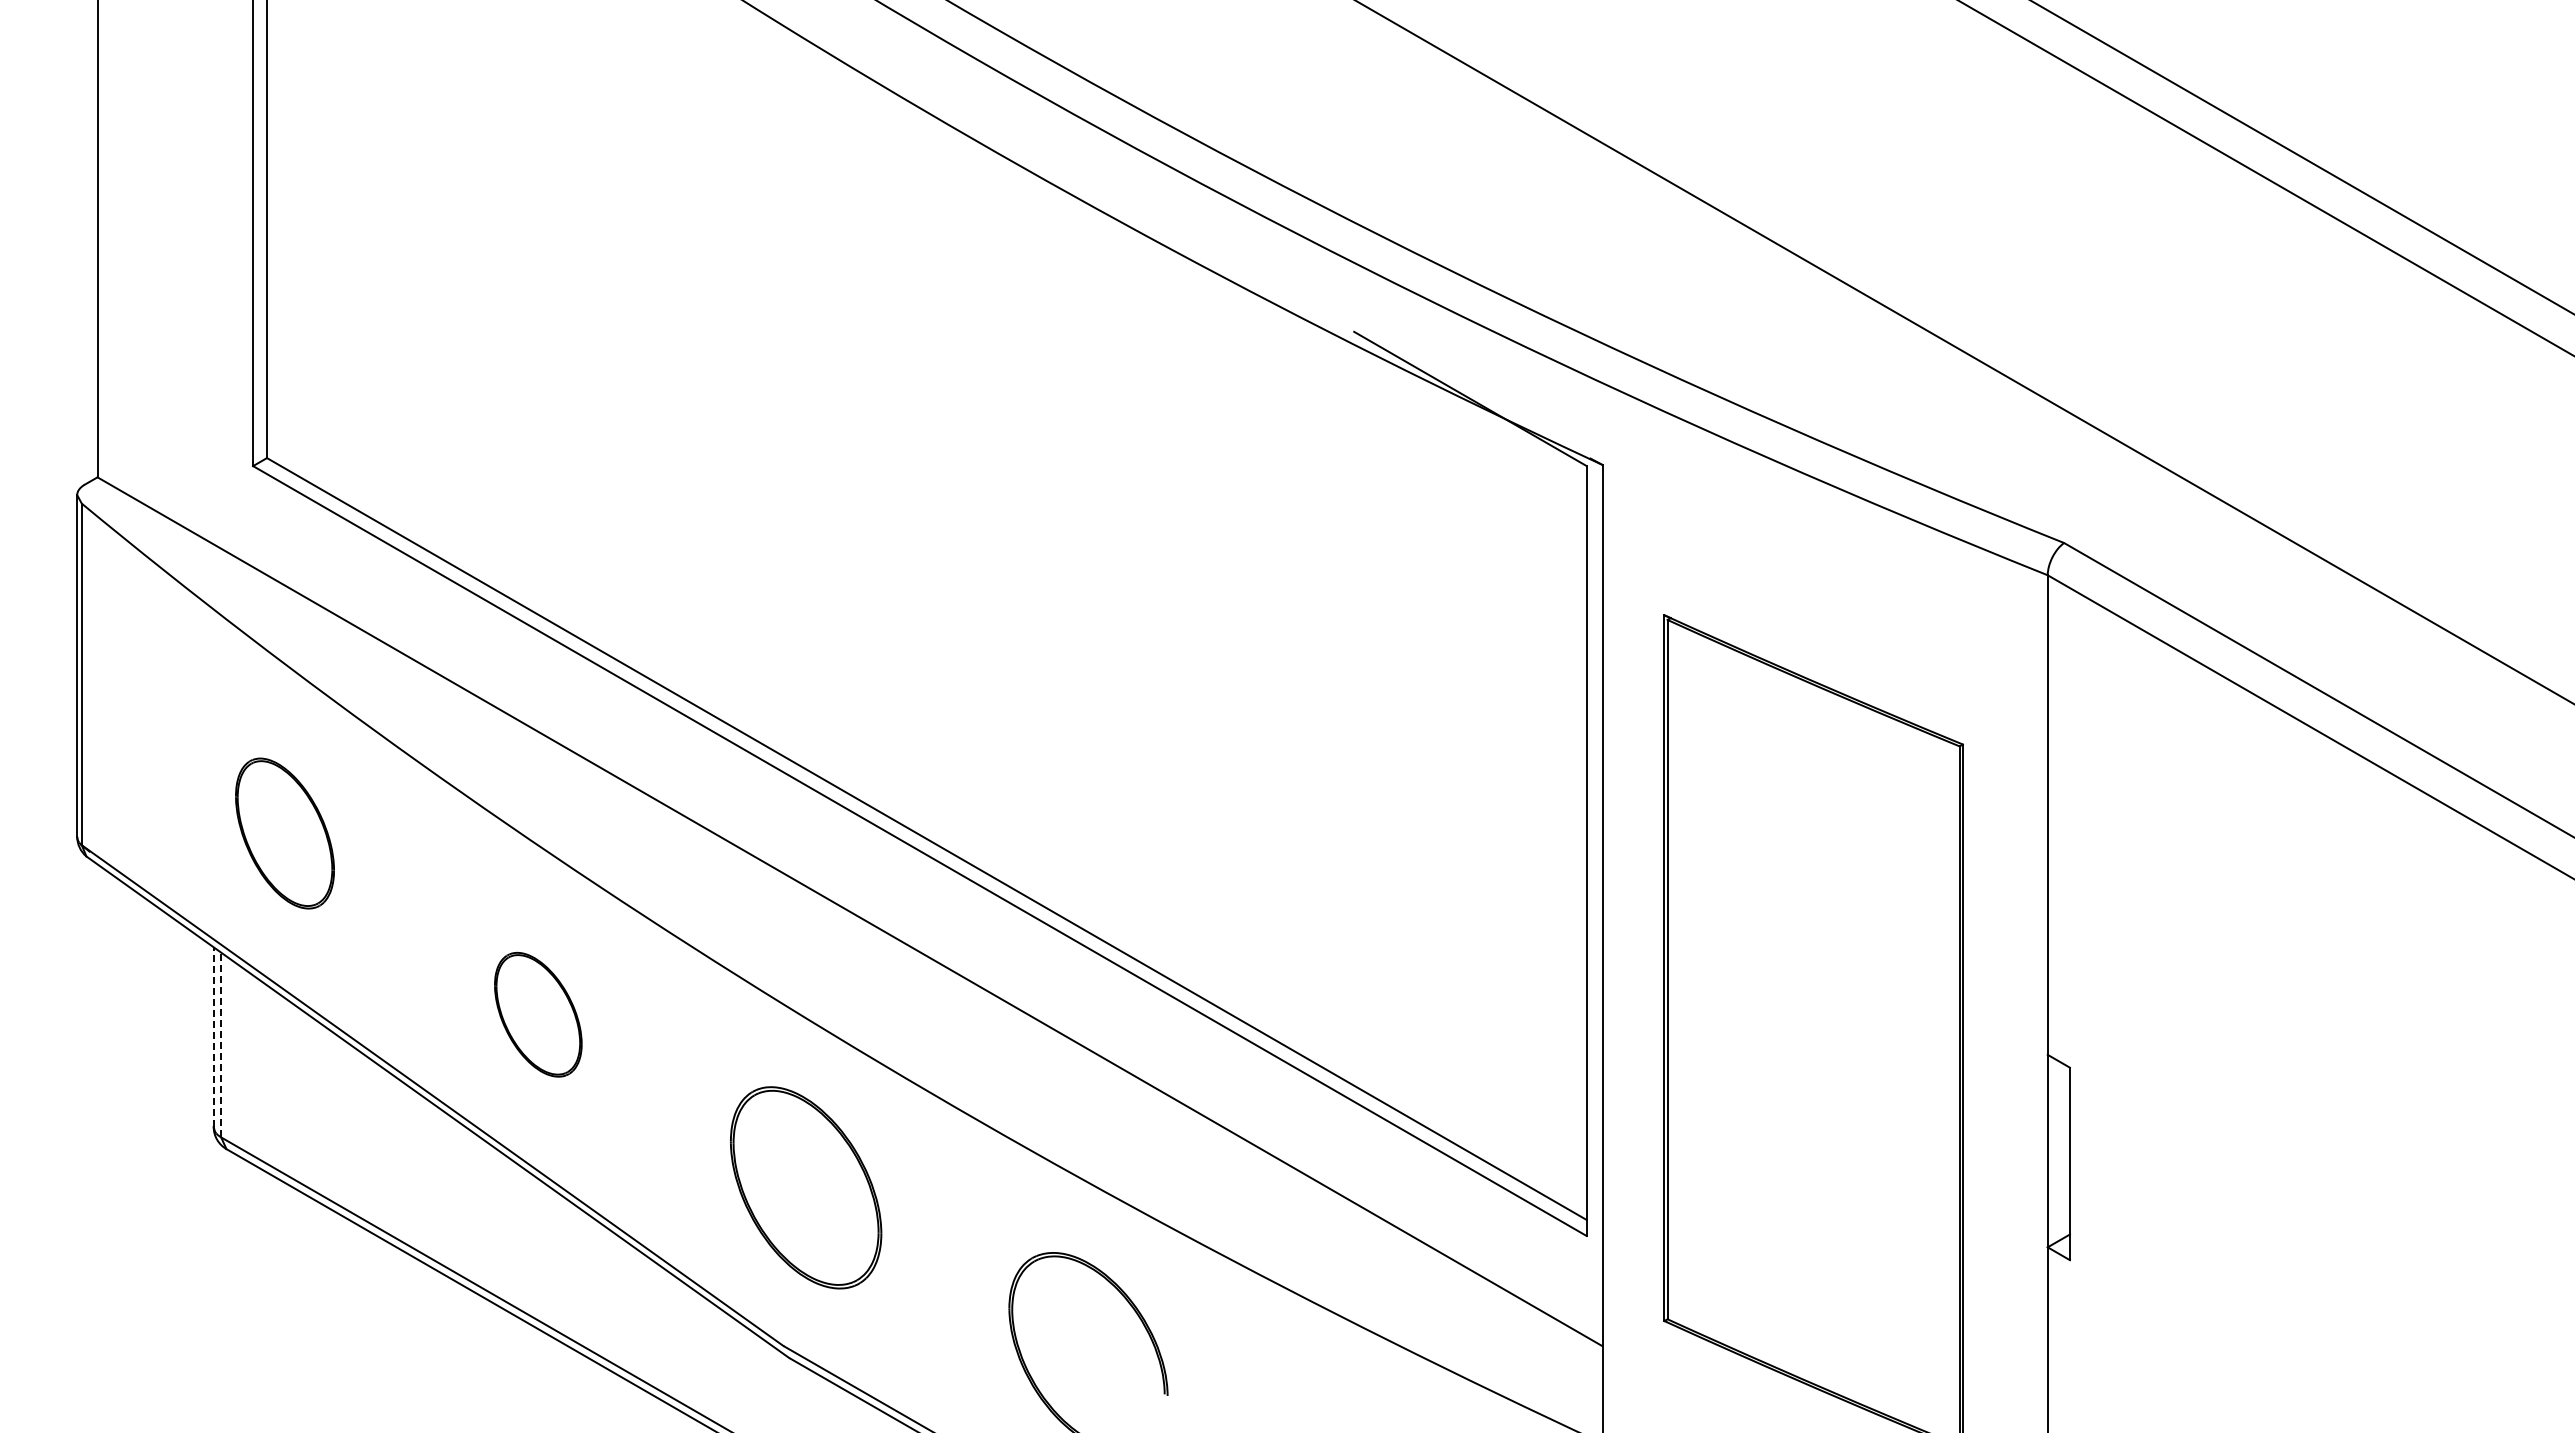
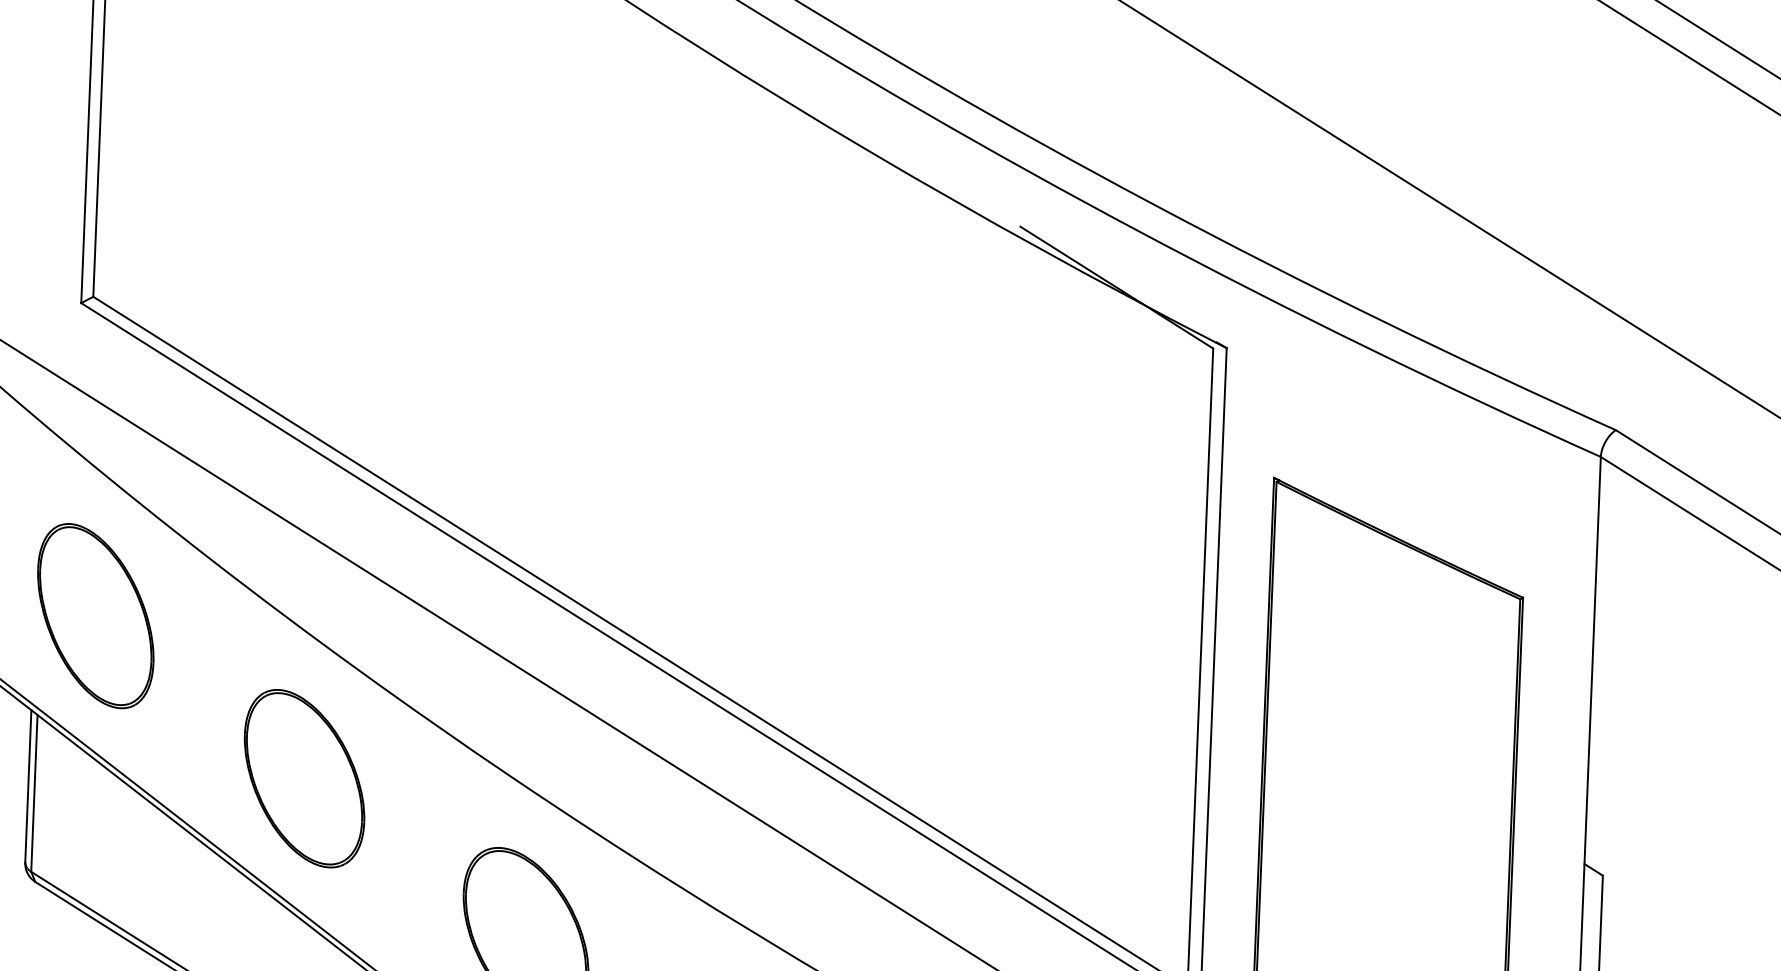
part: (284, 833) -> (95, 616), size x1.43
part: (538, 1014) -> (304, 778), size x1.67
line: (213, 1037) -> (28, 786), dashed -> solid
line: (221, 1044) -> (34, 792), dashed -> solid

